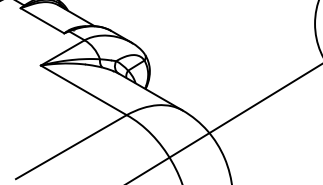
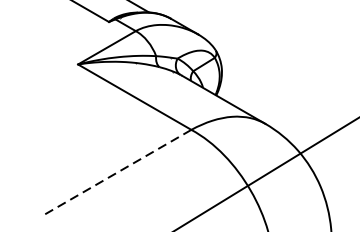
line: (71, 147) -> (118, 172), solid -> dashed

